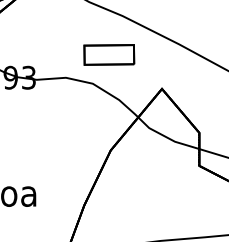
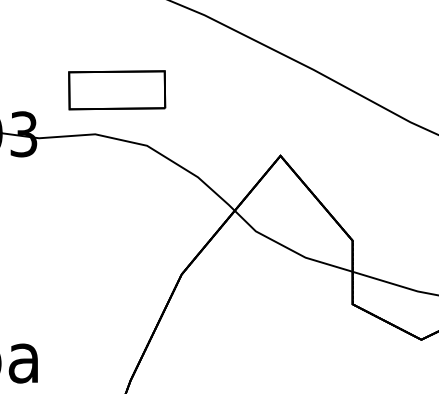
part: (109, 54) -> (117, 89), moved

